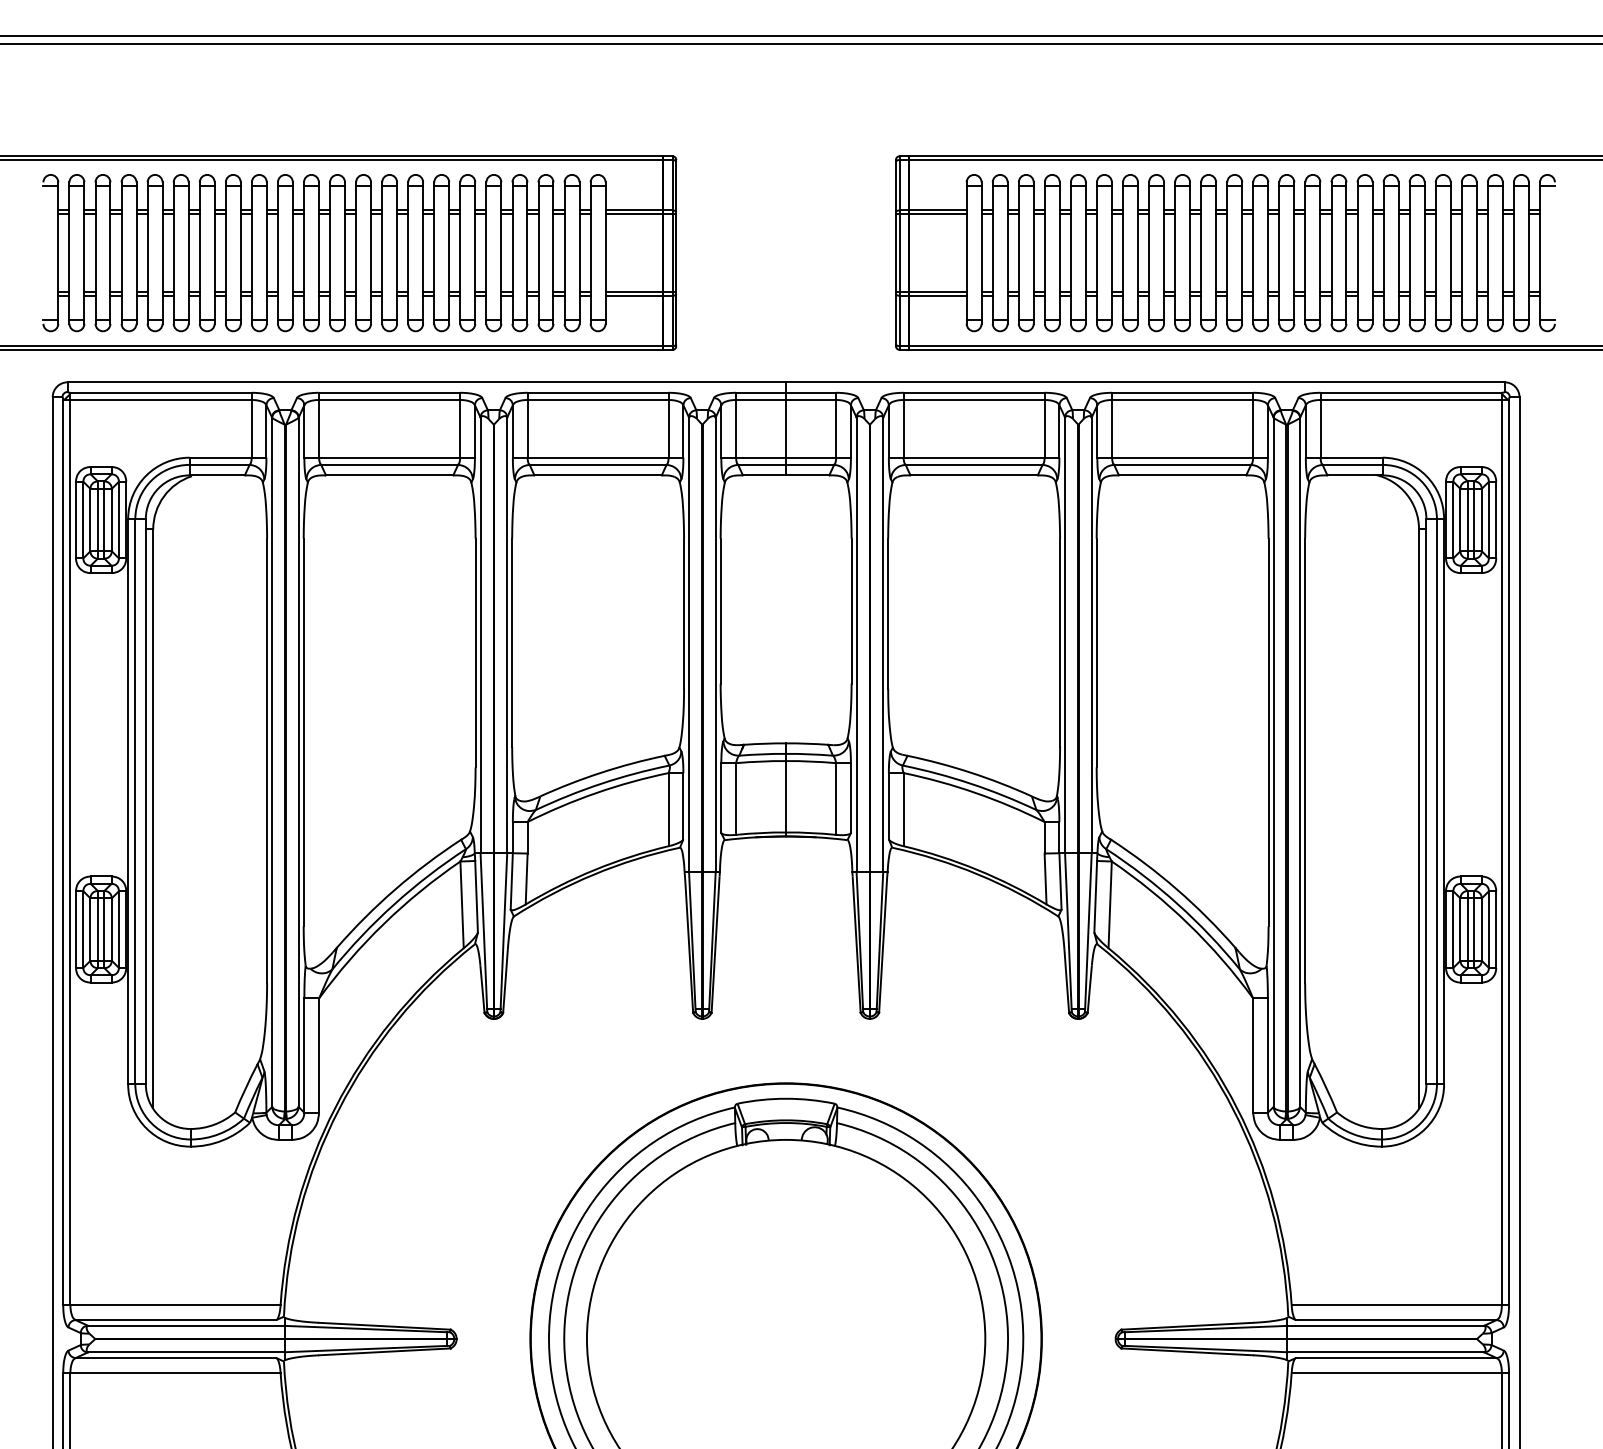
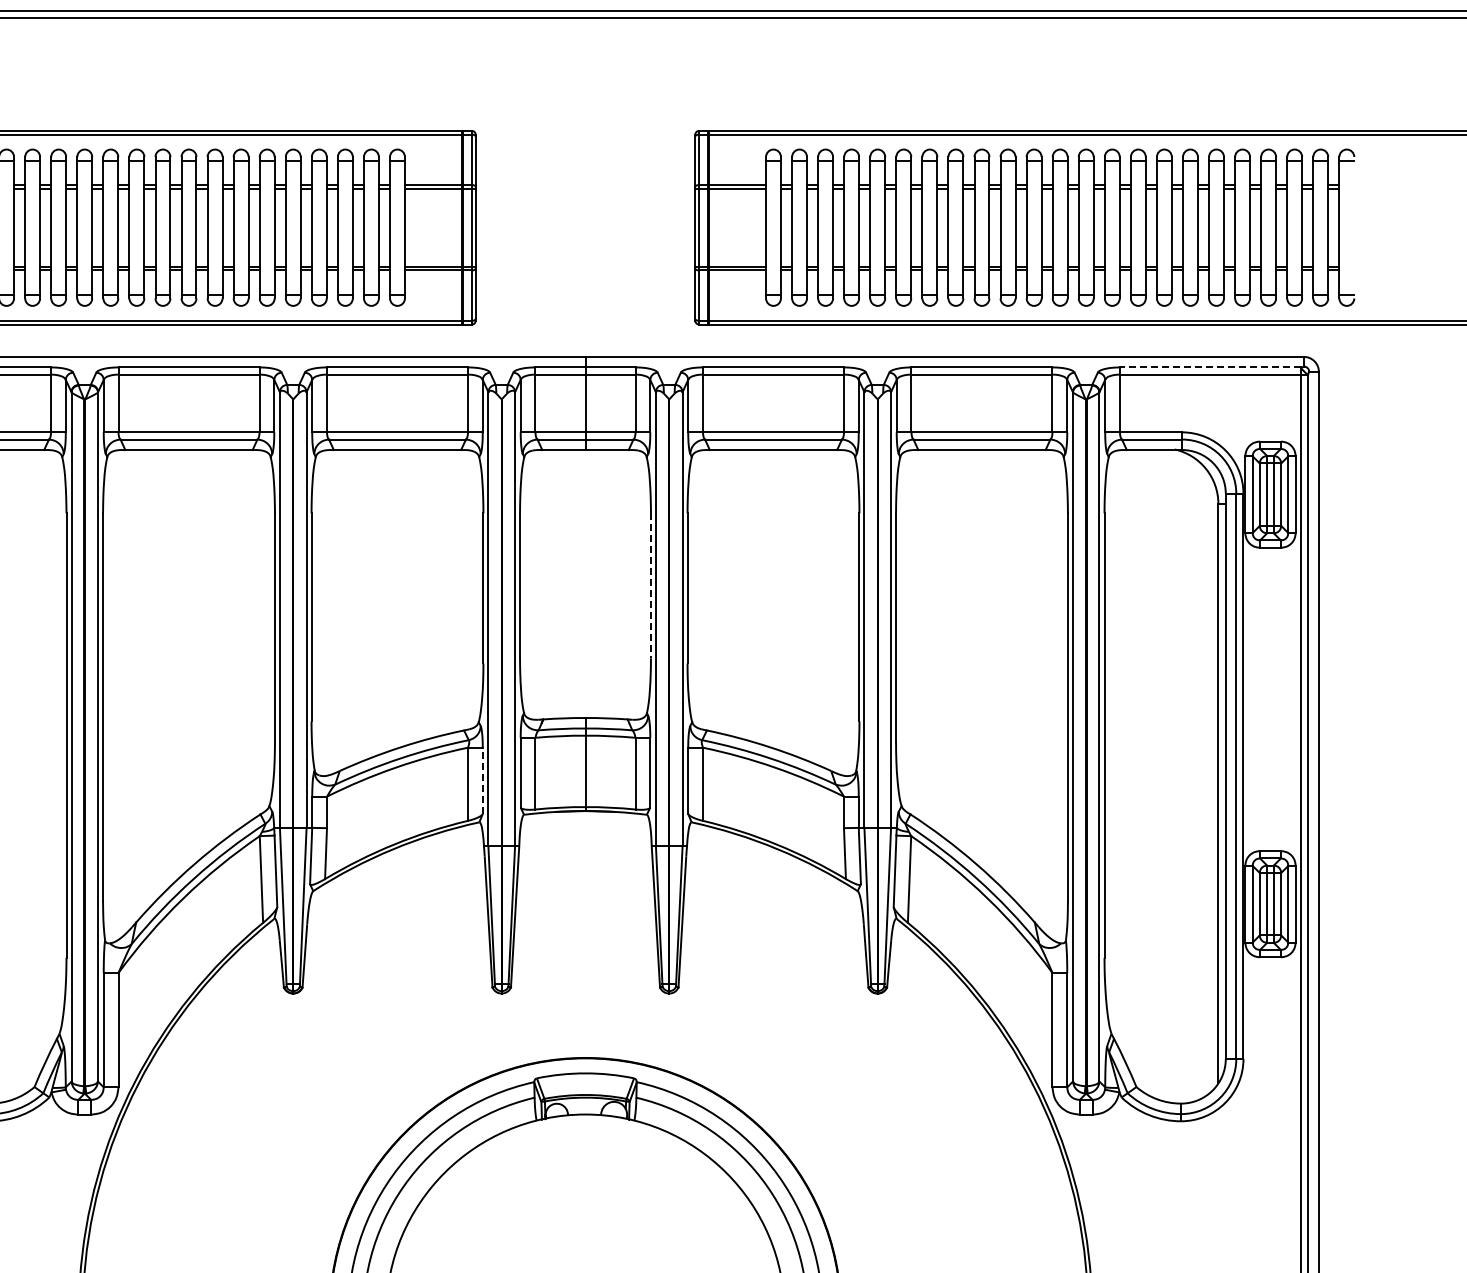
line: (1411, 392) -> (1210, 367), solid -> dashed
line: (851, 611) -> (650, 586), solid -> dashed
line: (683, 805) -> (482, 780), solid -> dashed

